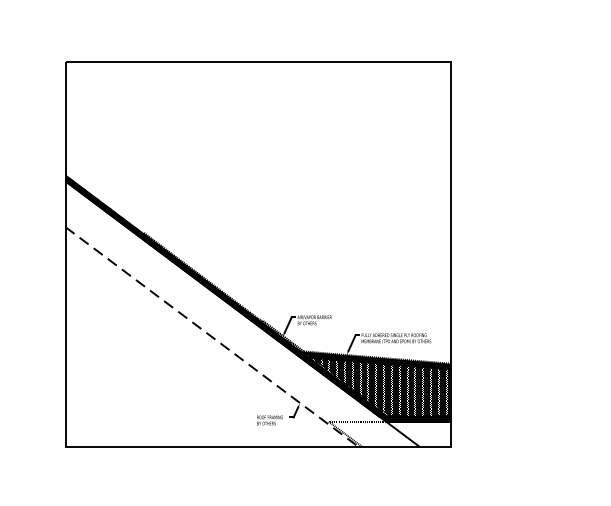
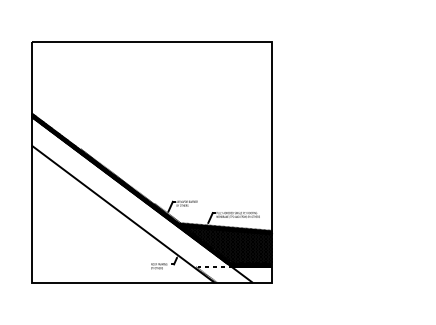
line: (212, 337) -> (123, 214), dashed -> solid

